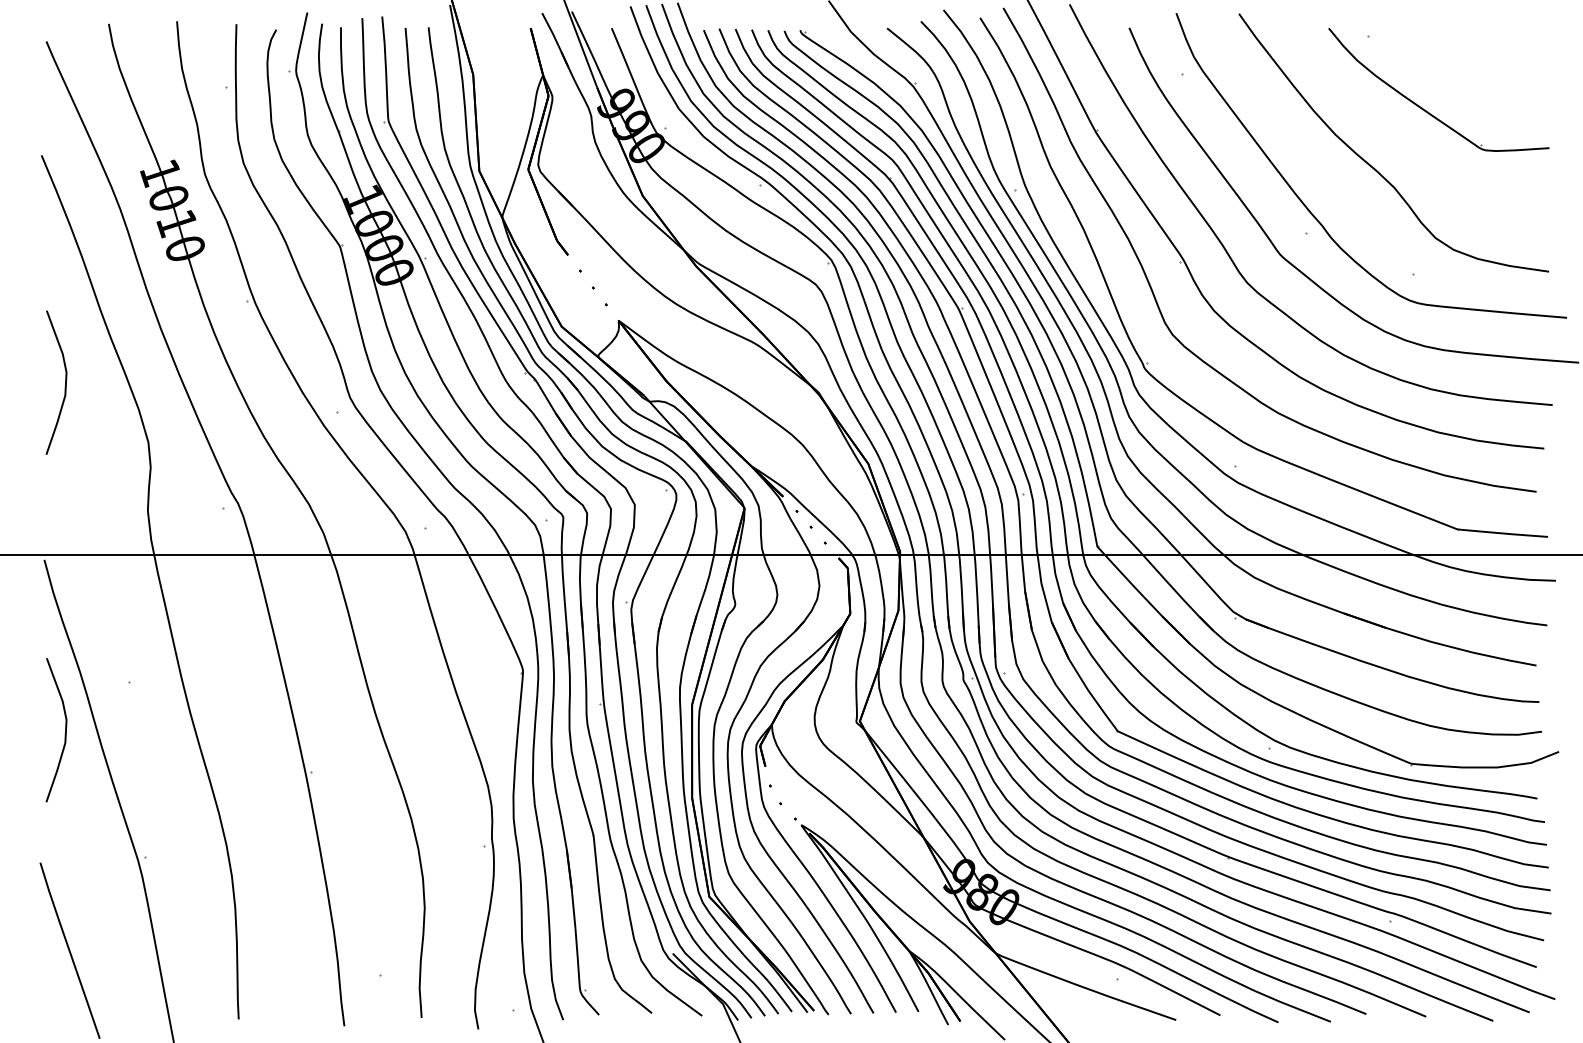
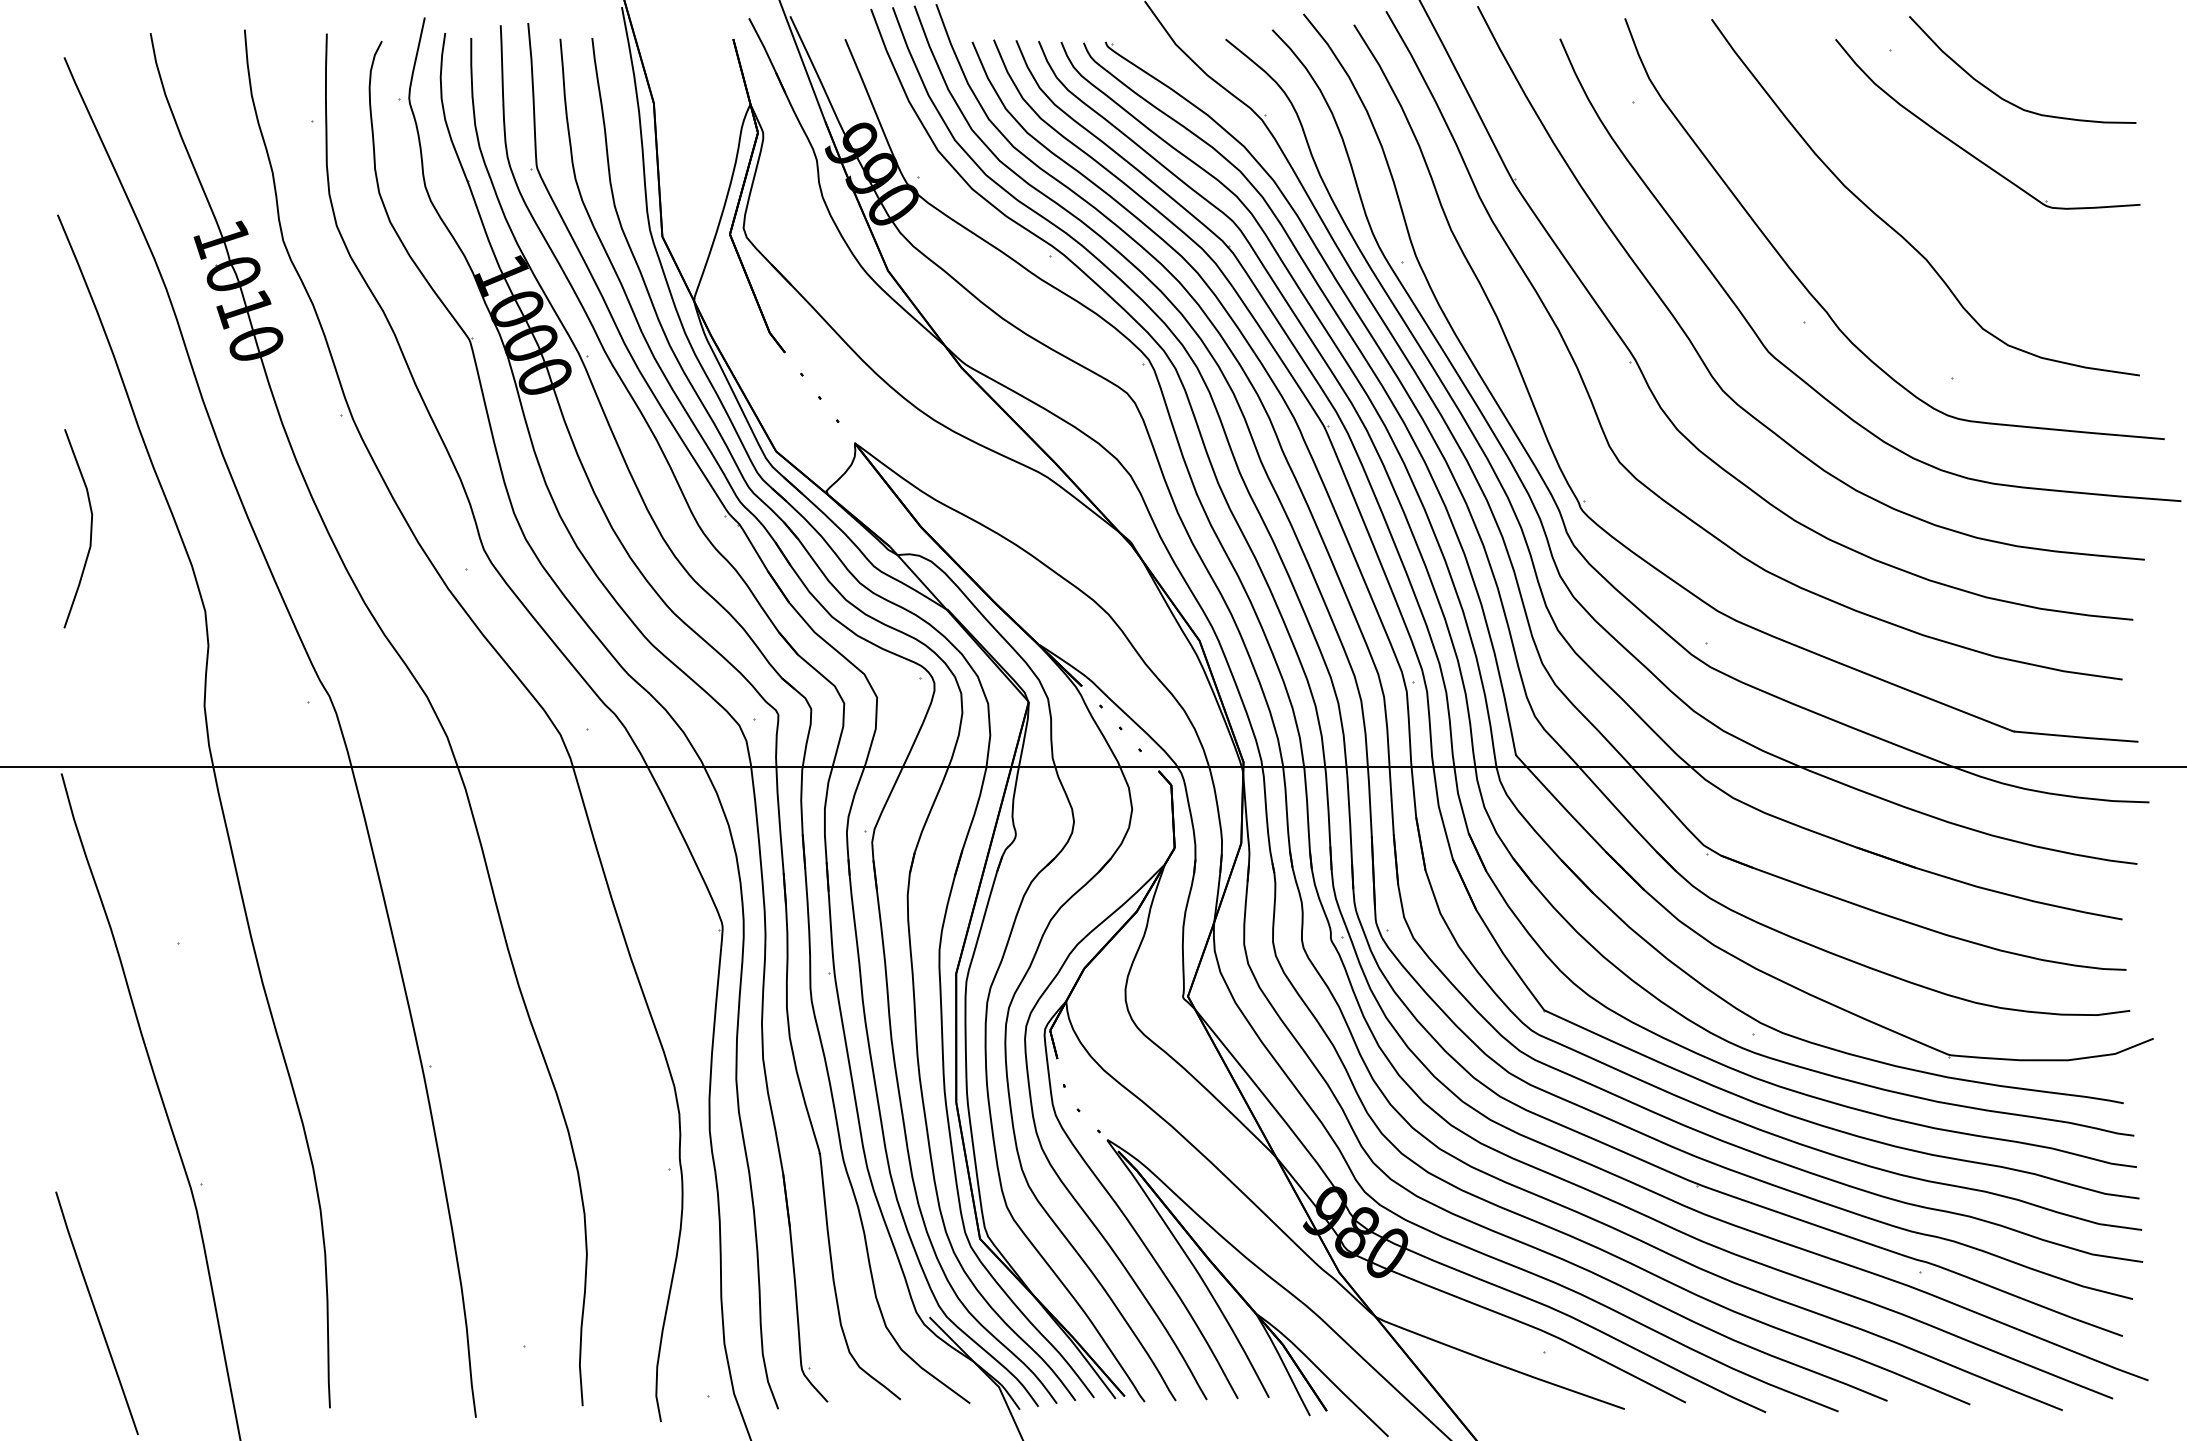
curve: (1449, 70) -> (2002, 97), added
curve: (65, 730) -> (90, 1008), removed

